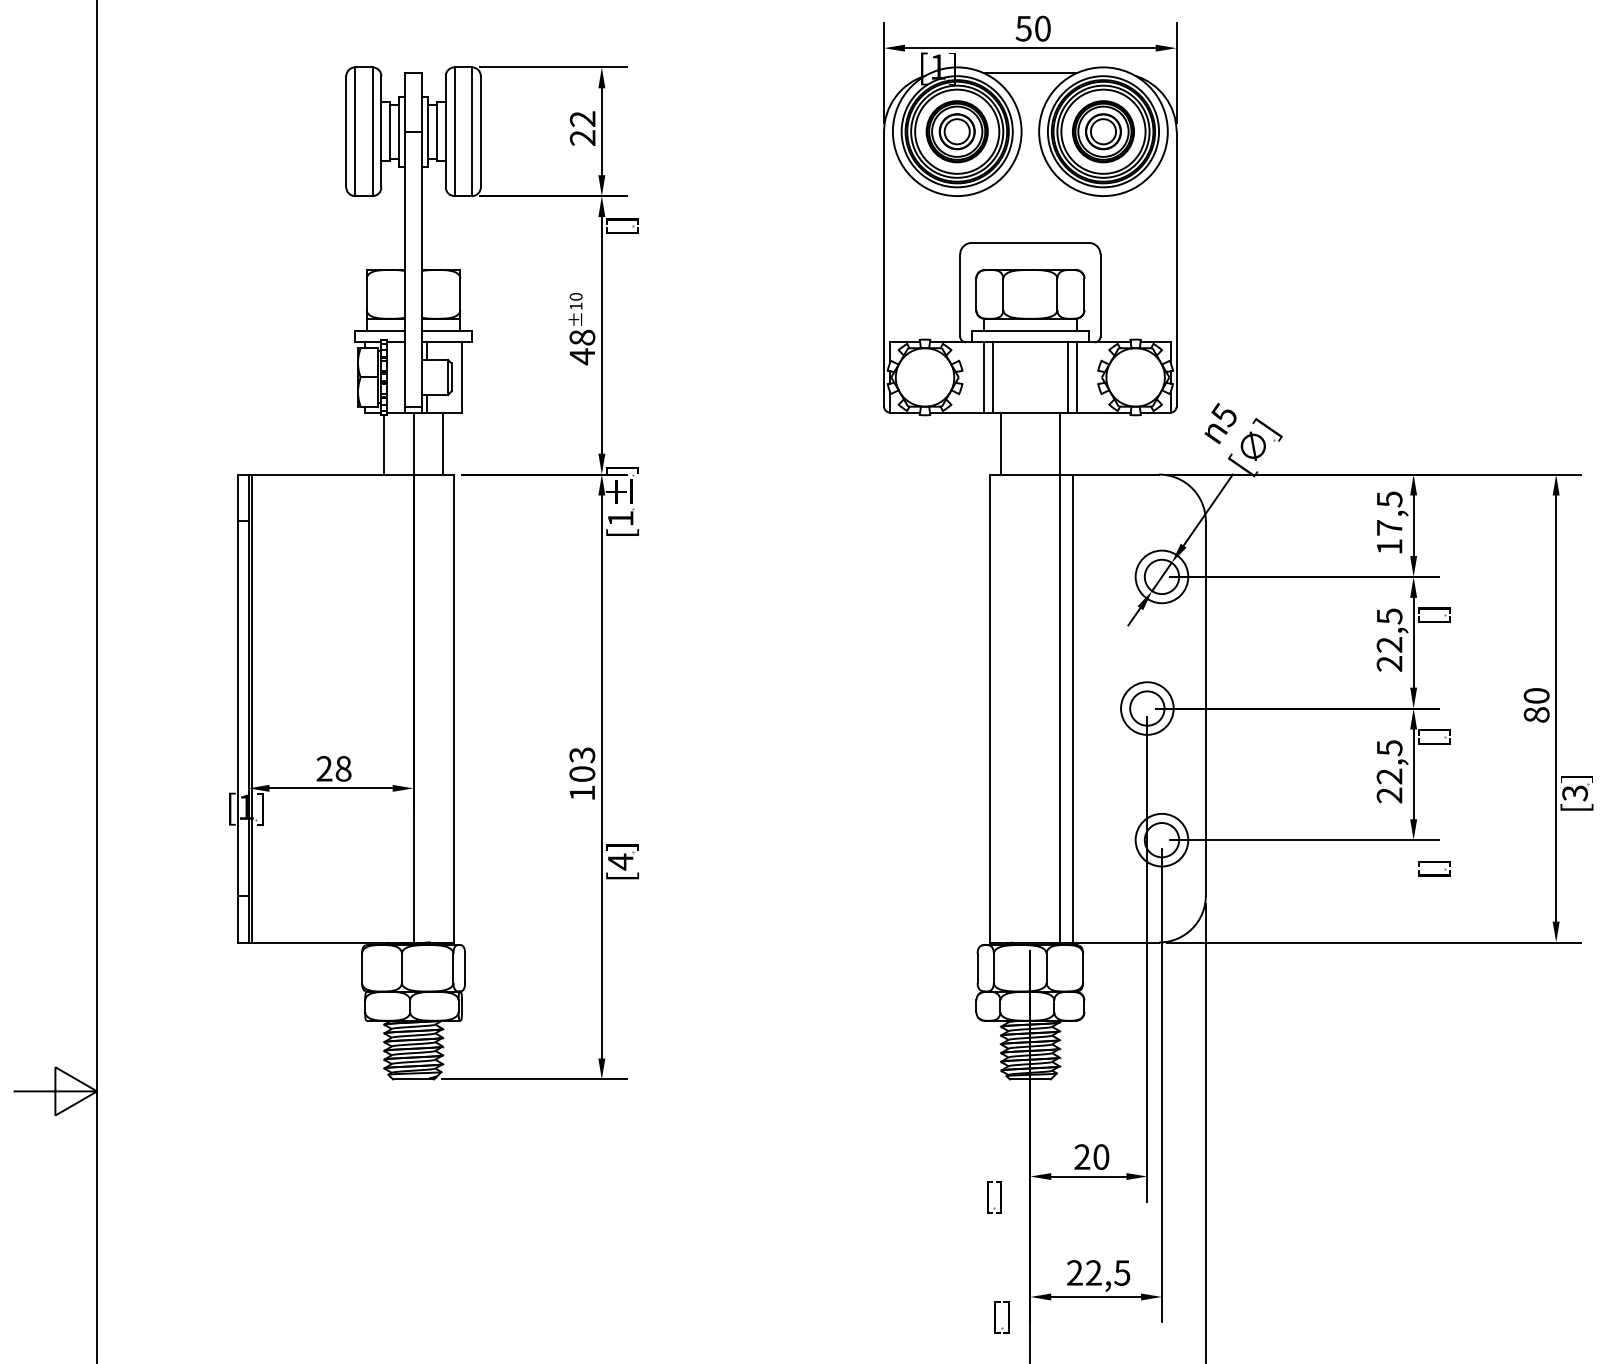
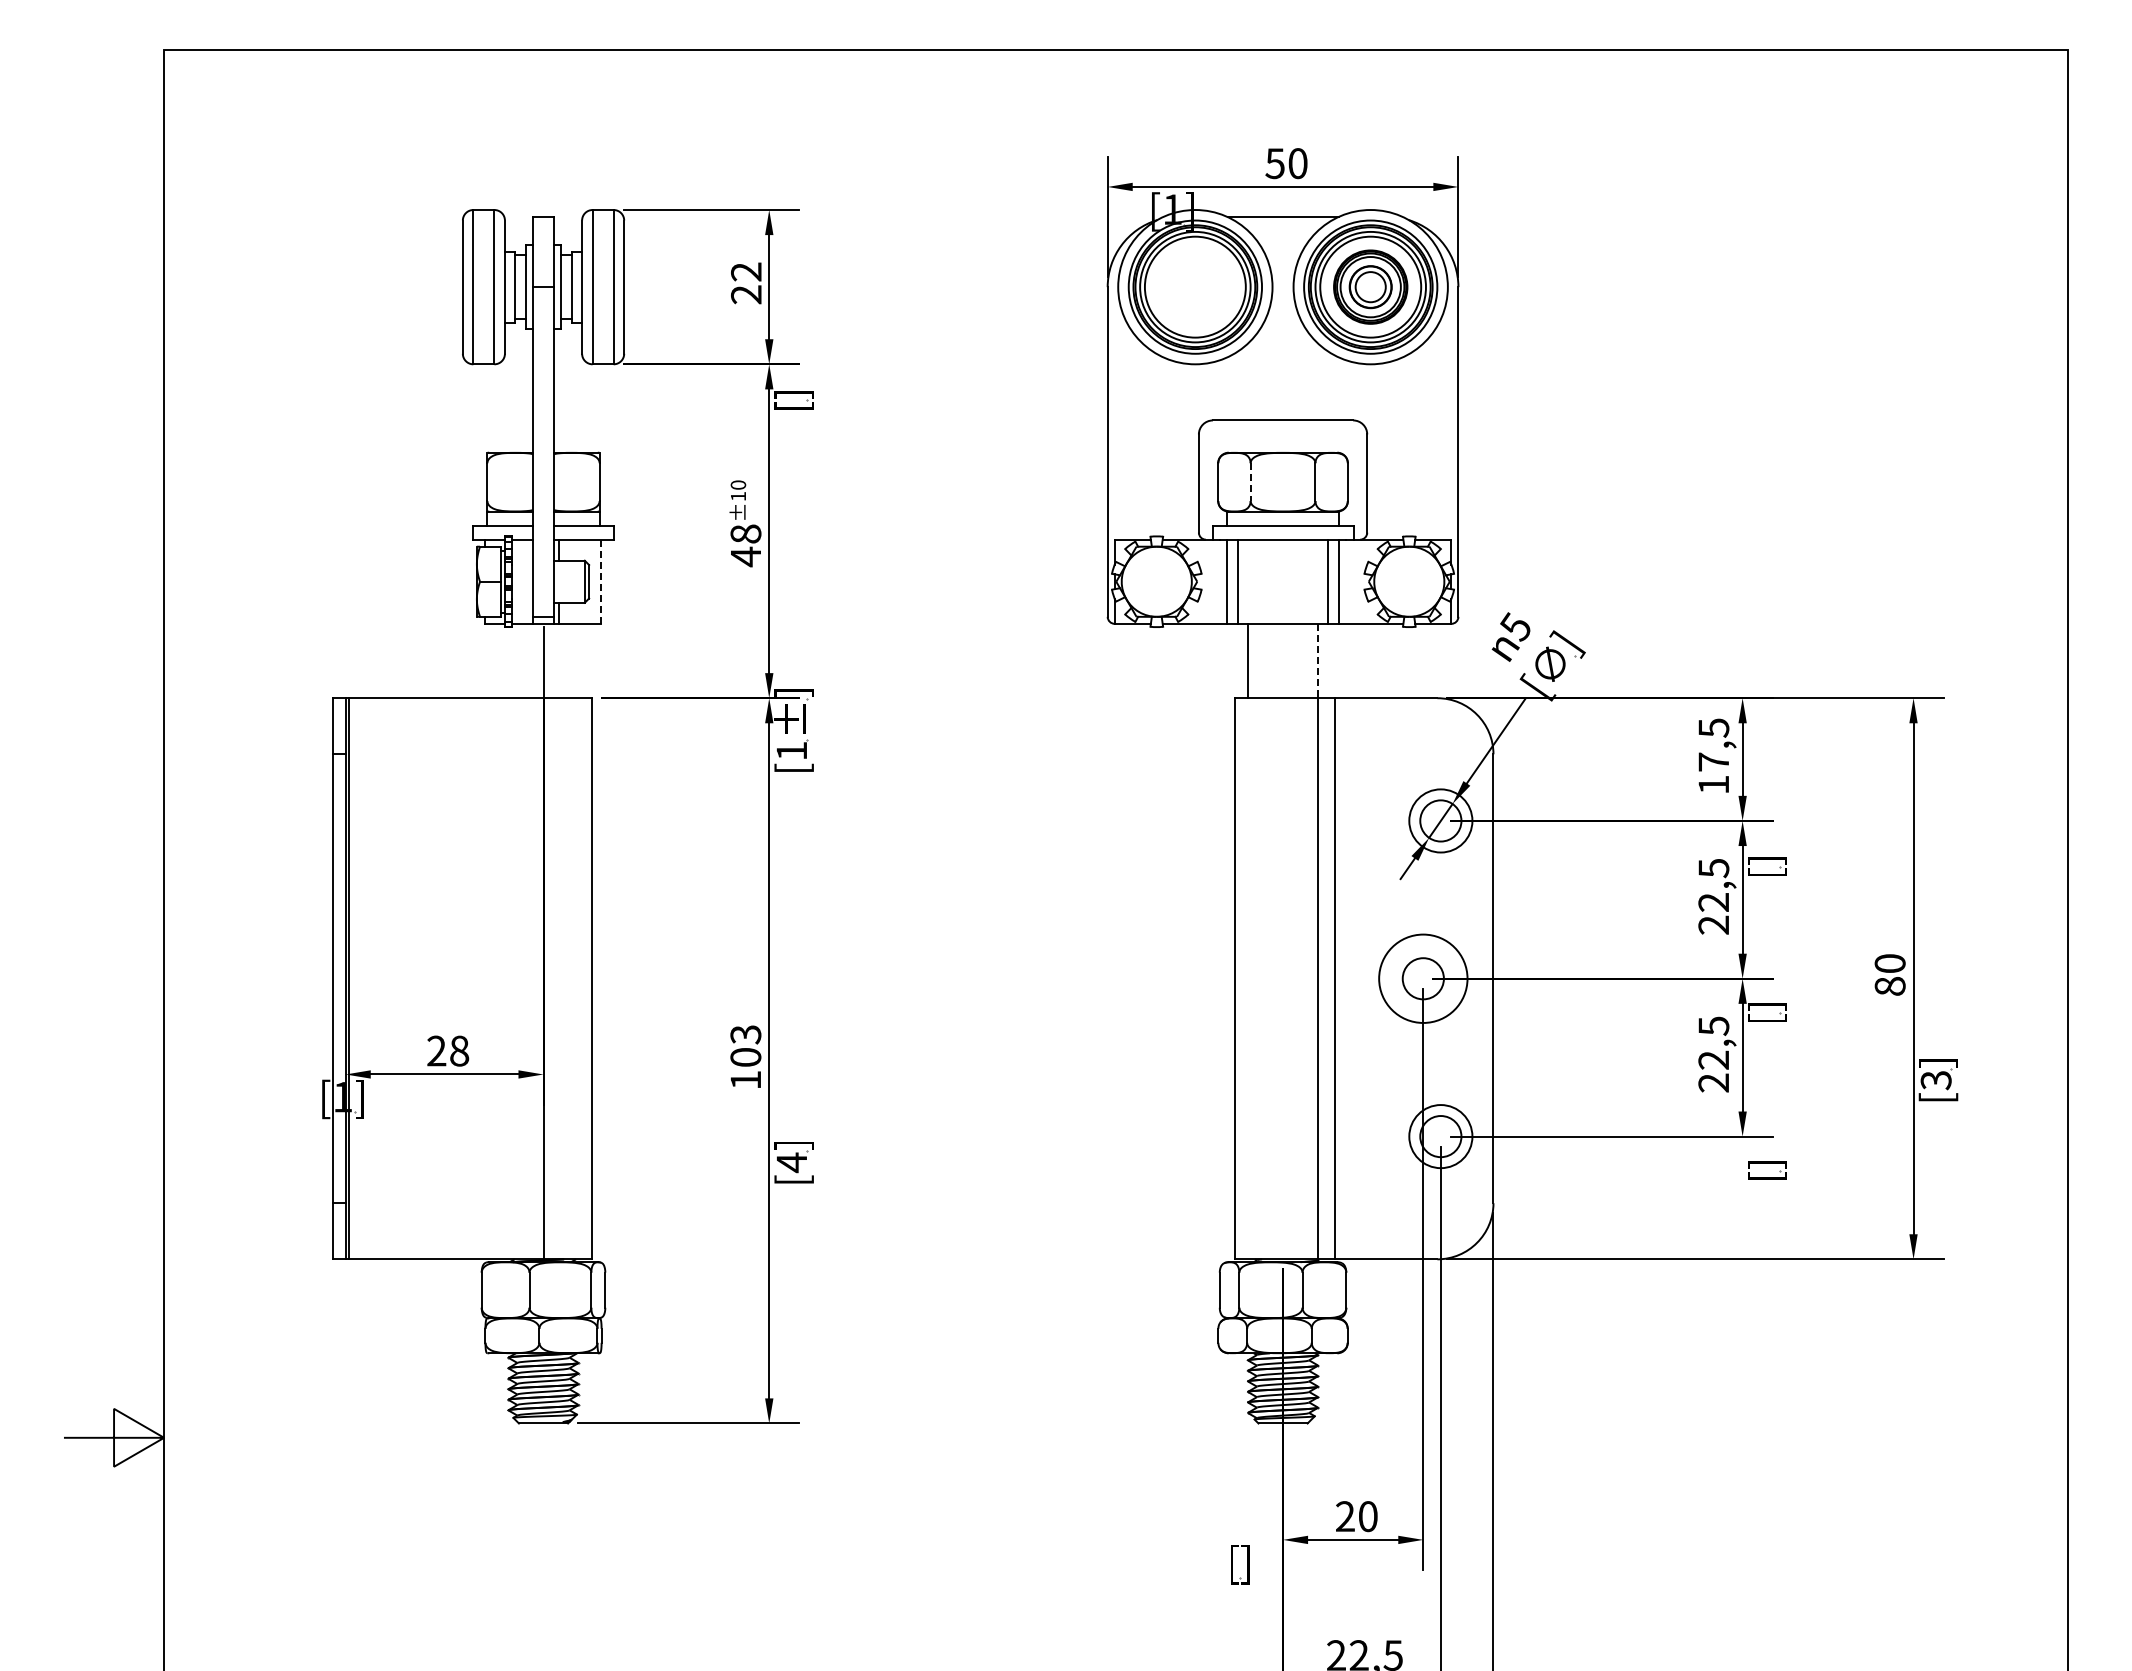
part: (956, 131) -> (1194, 286), removed
line: (1003, 294) -> (1250, 482), solid -> dashed
line: (461, 377) -> (601, 581), solid -> dashed
line: (442, 443) -> (578, 660), removed
line: (1059, 443) -> (1318, 661), solid -> dashed
line: (384, 444) -> (508, 662), removed
circle: (1146, 708) -> (1422, 978), size x1.4

